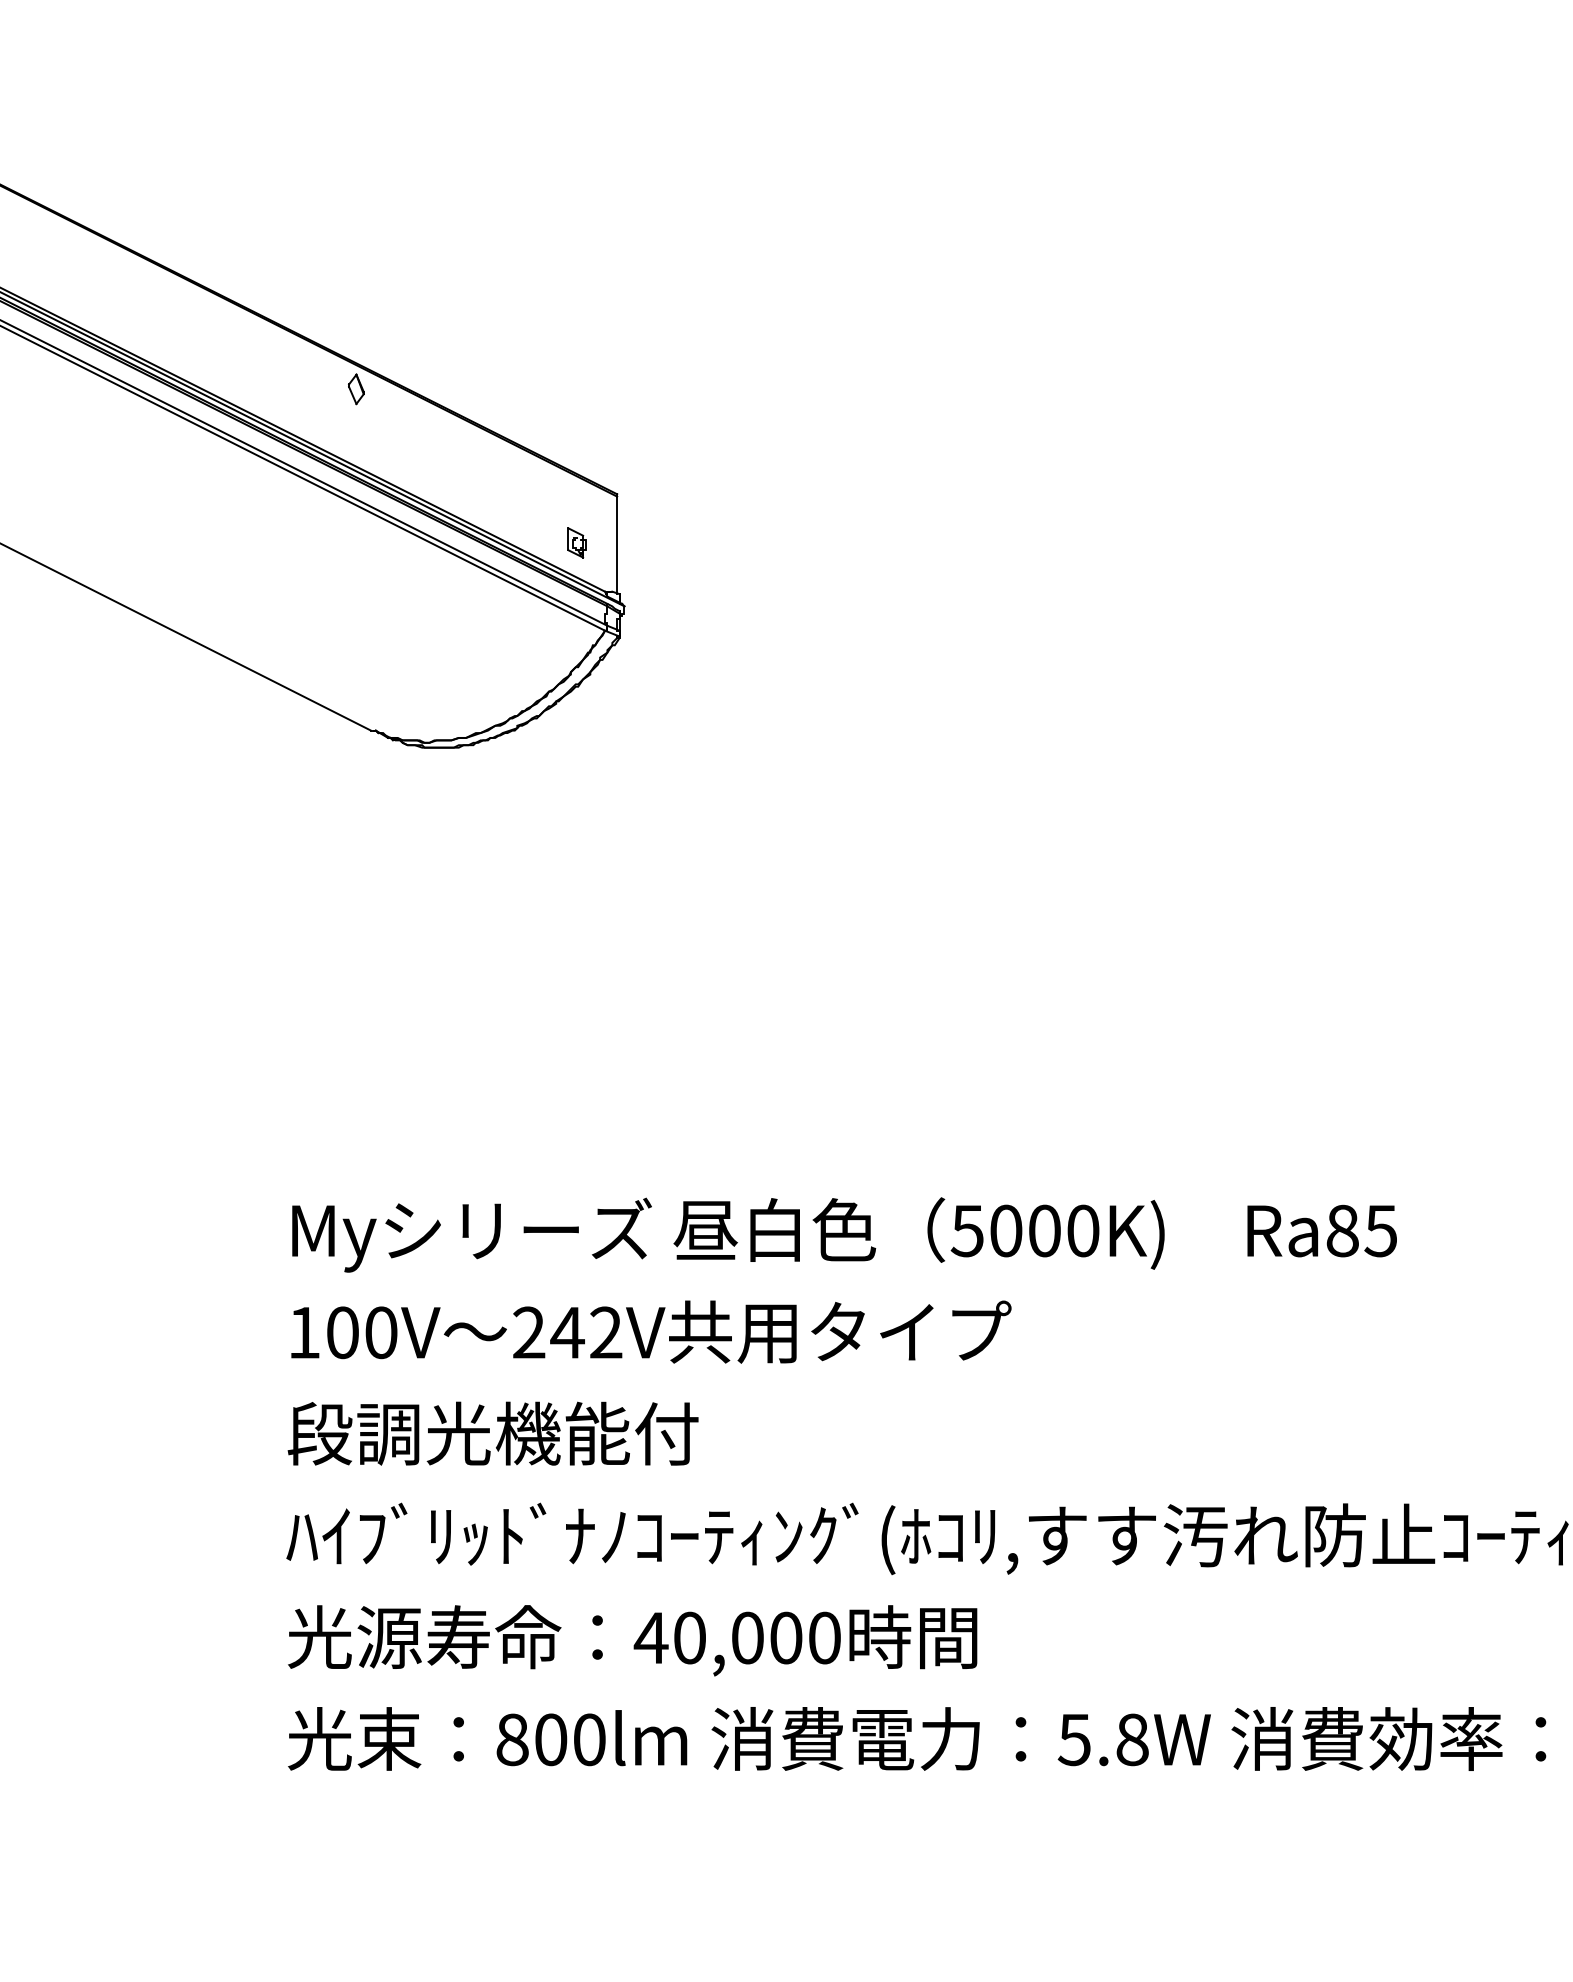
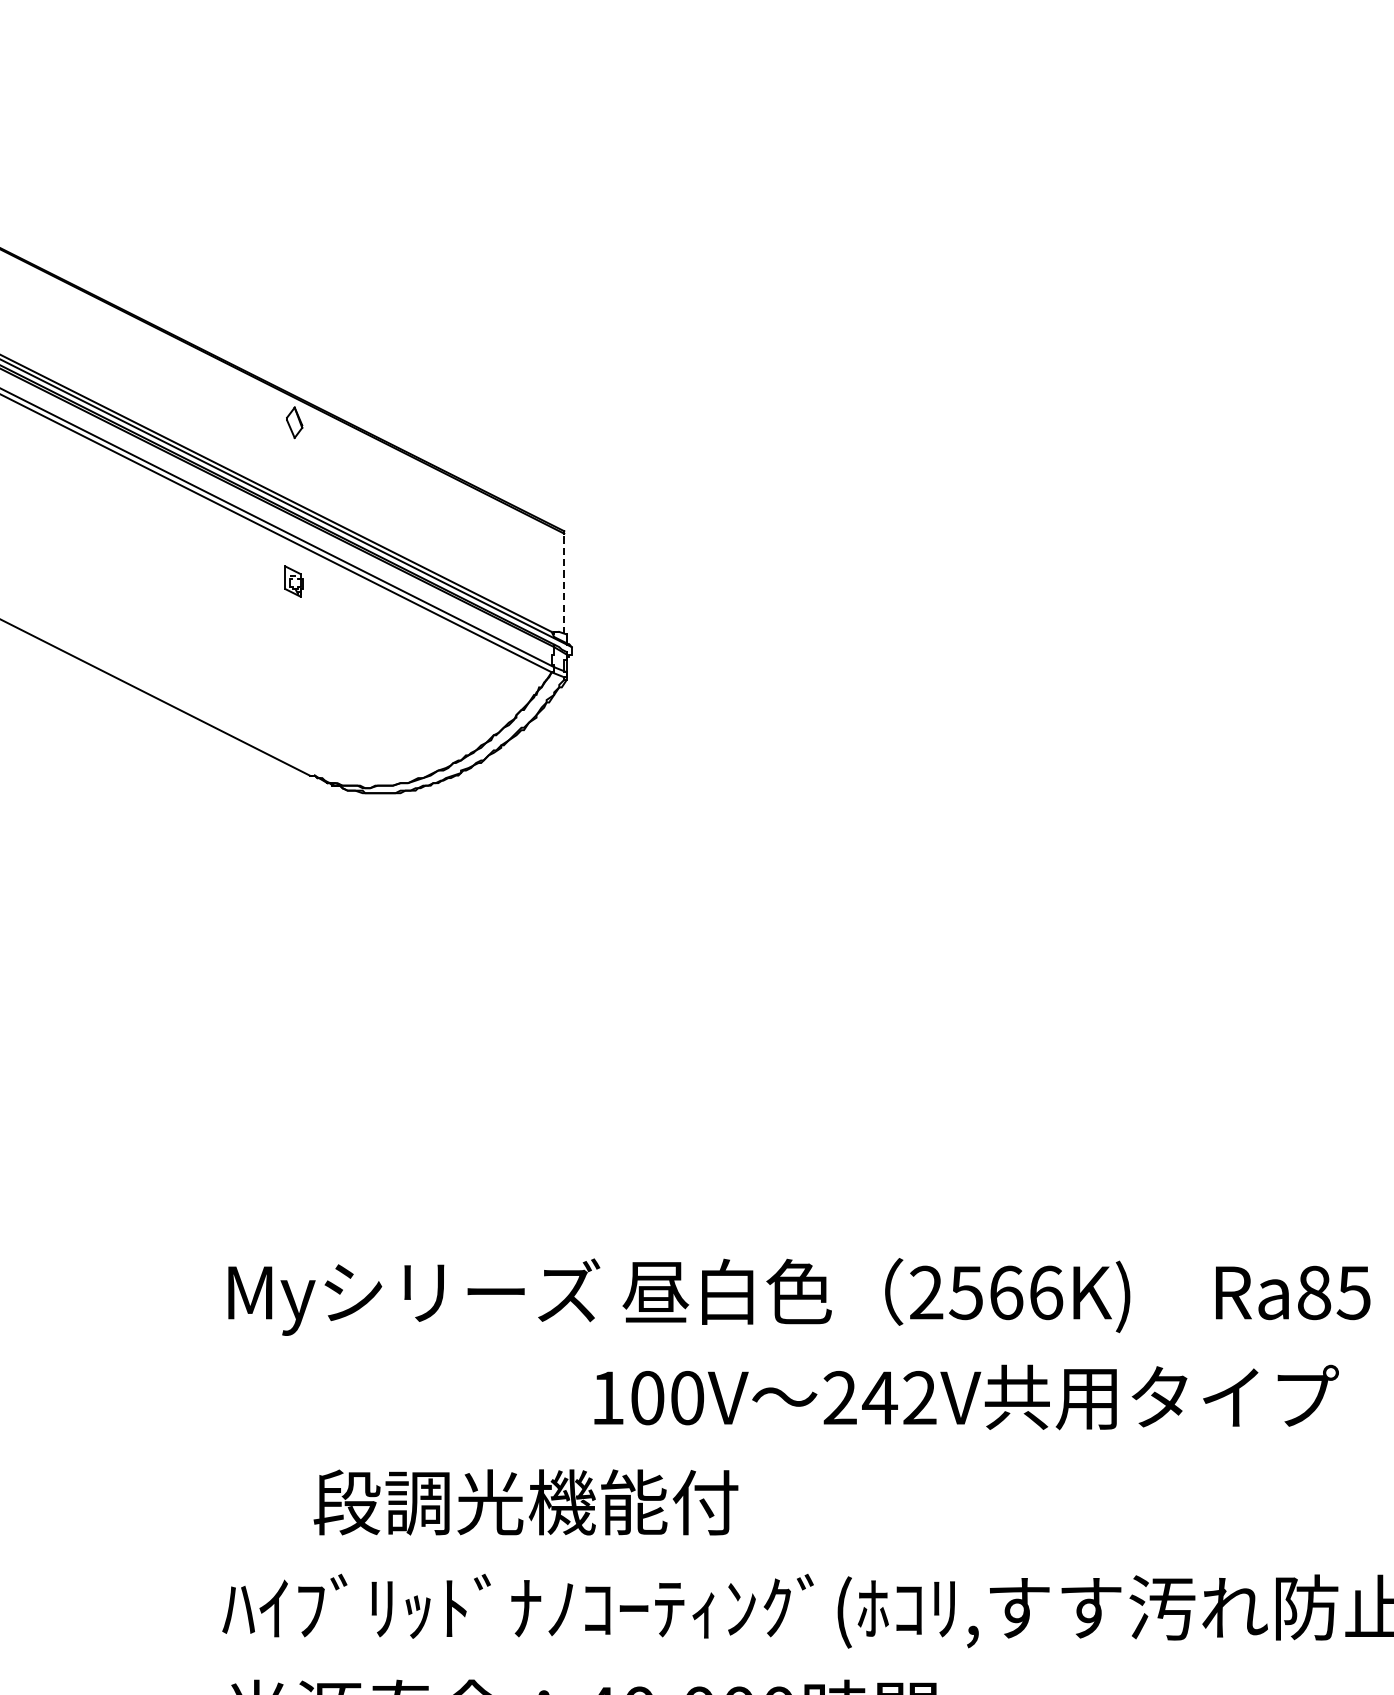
part: (576, 542) -> (293, 581), moved
line: (617, 545) -> (564, 584), solid -> dashed
text: (1024, 1230) -> (985, 1292), 5000K) -> 2566K)
text: (651, 1331) -> (966, 1396), moved
text: (492, 1433) -> (525, 1502), moved

